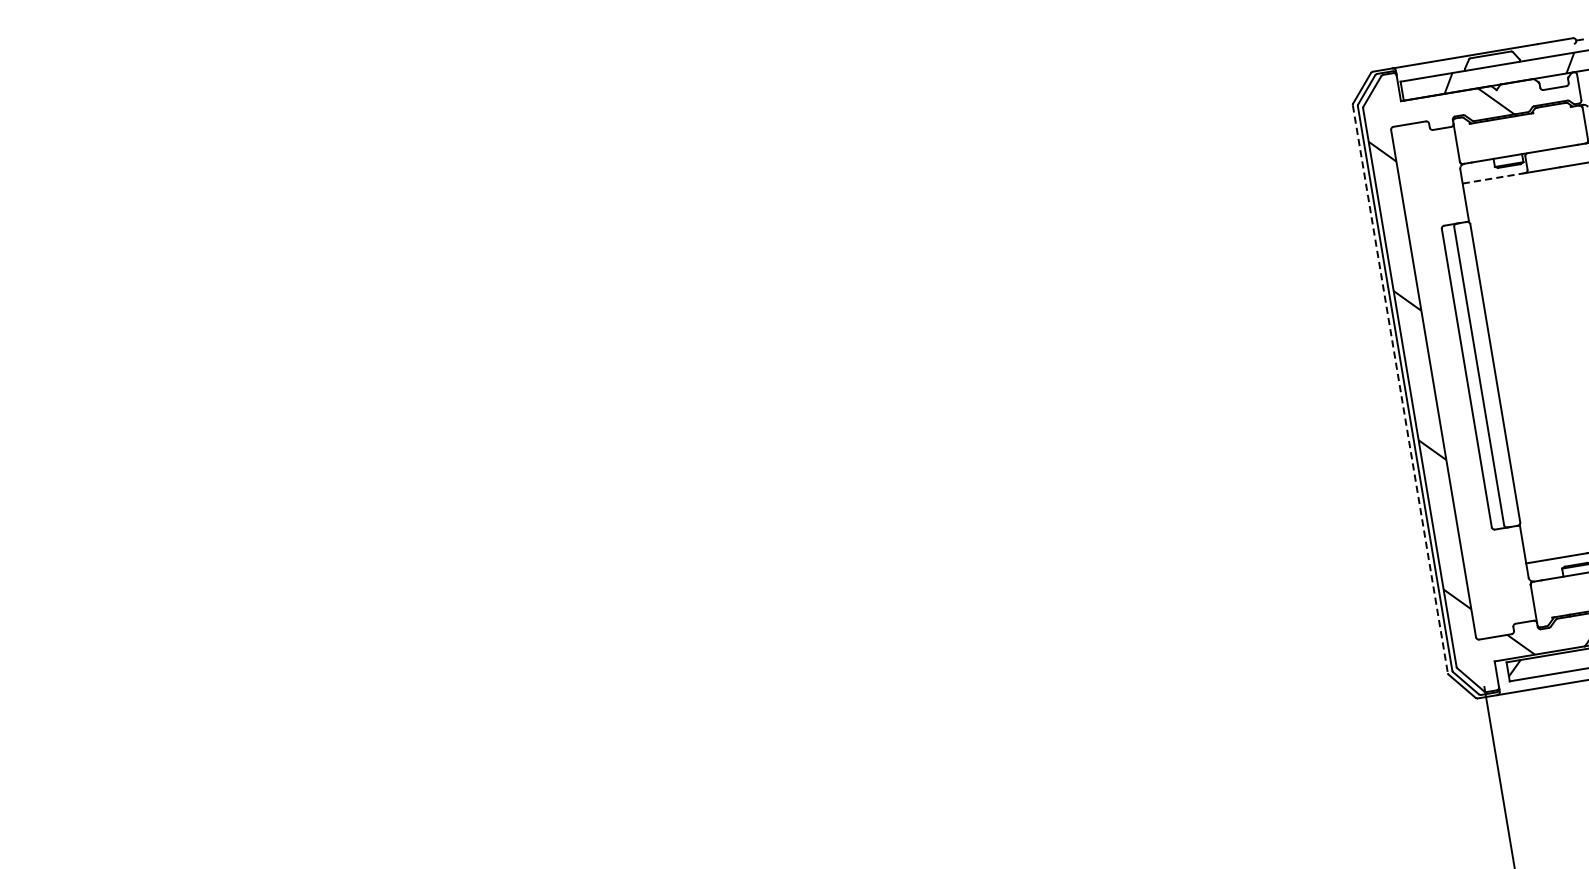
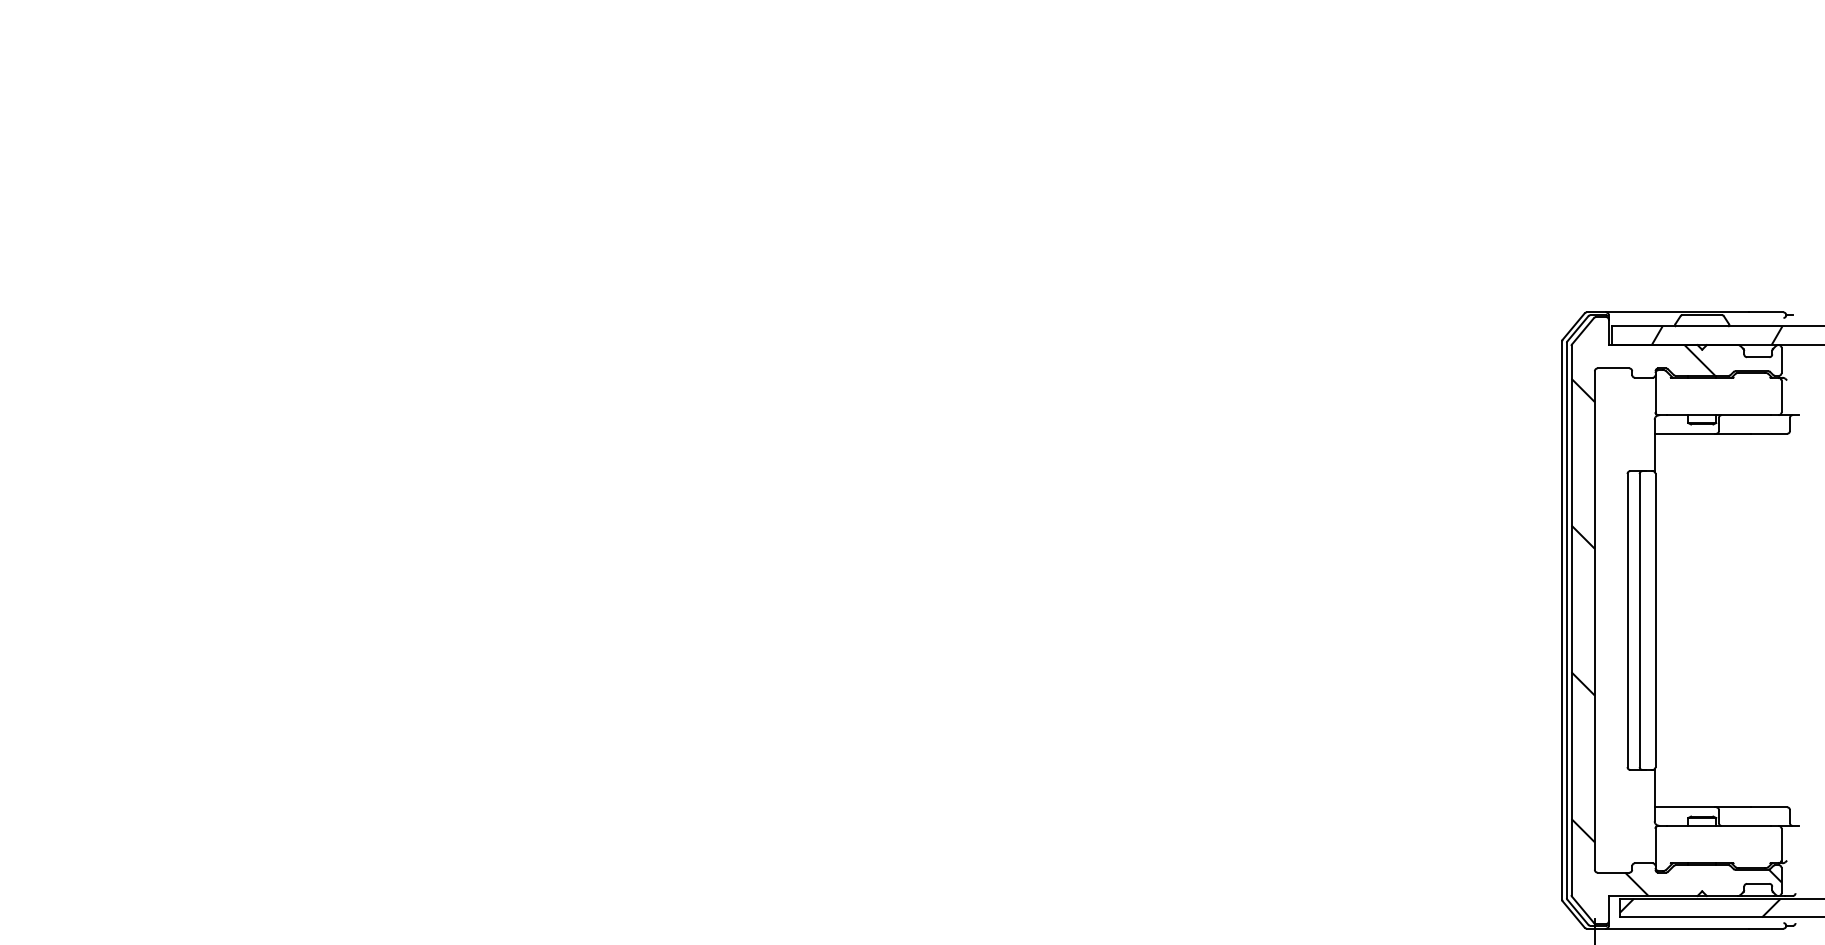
line: (1492, 178) -> (1684, 433), dashed -> solid
line: (1400, 390) -> (1562, 621), dashed -> solid

